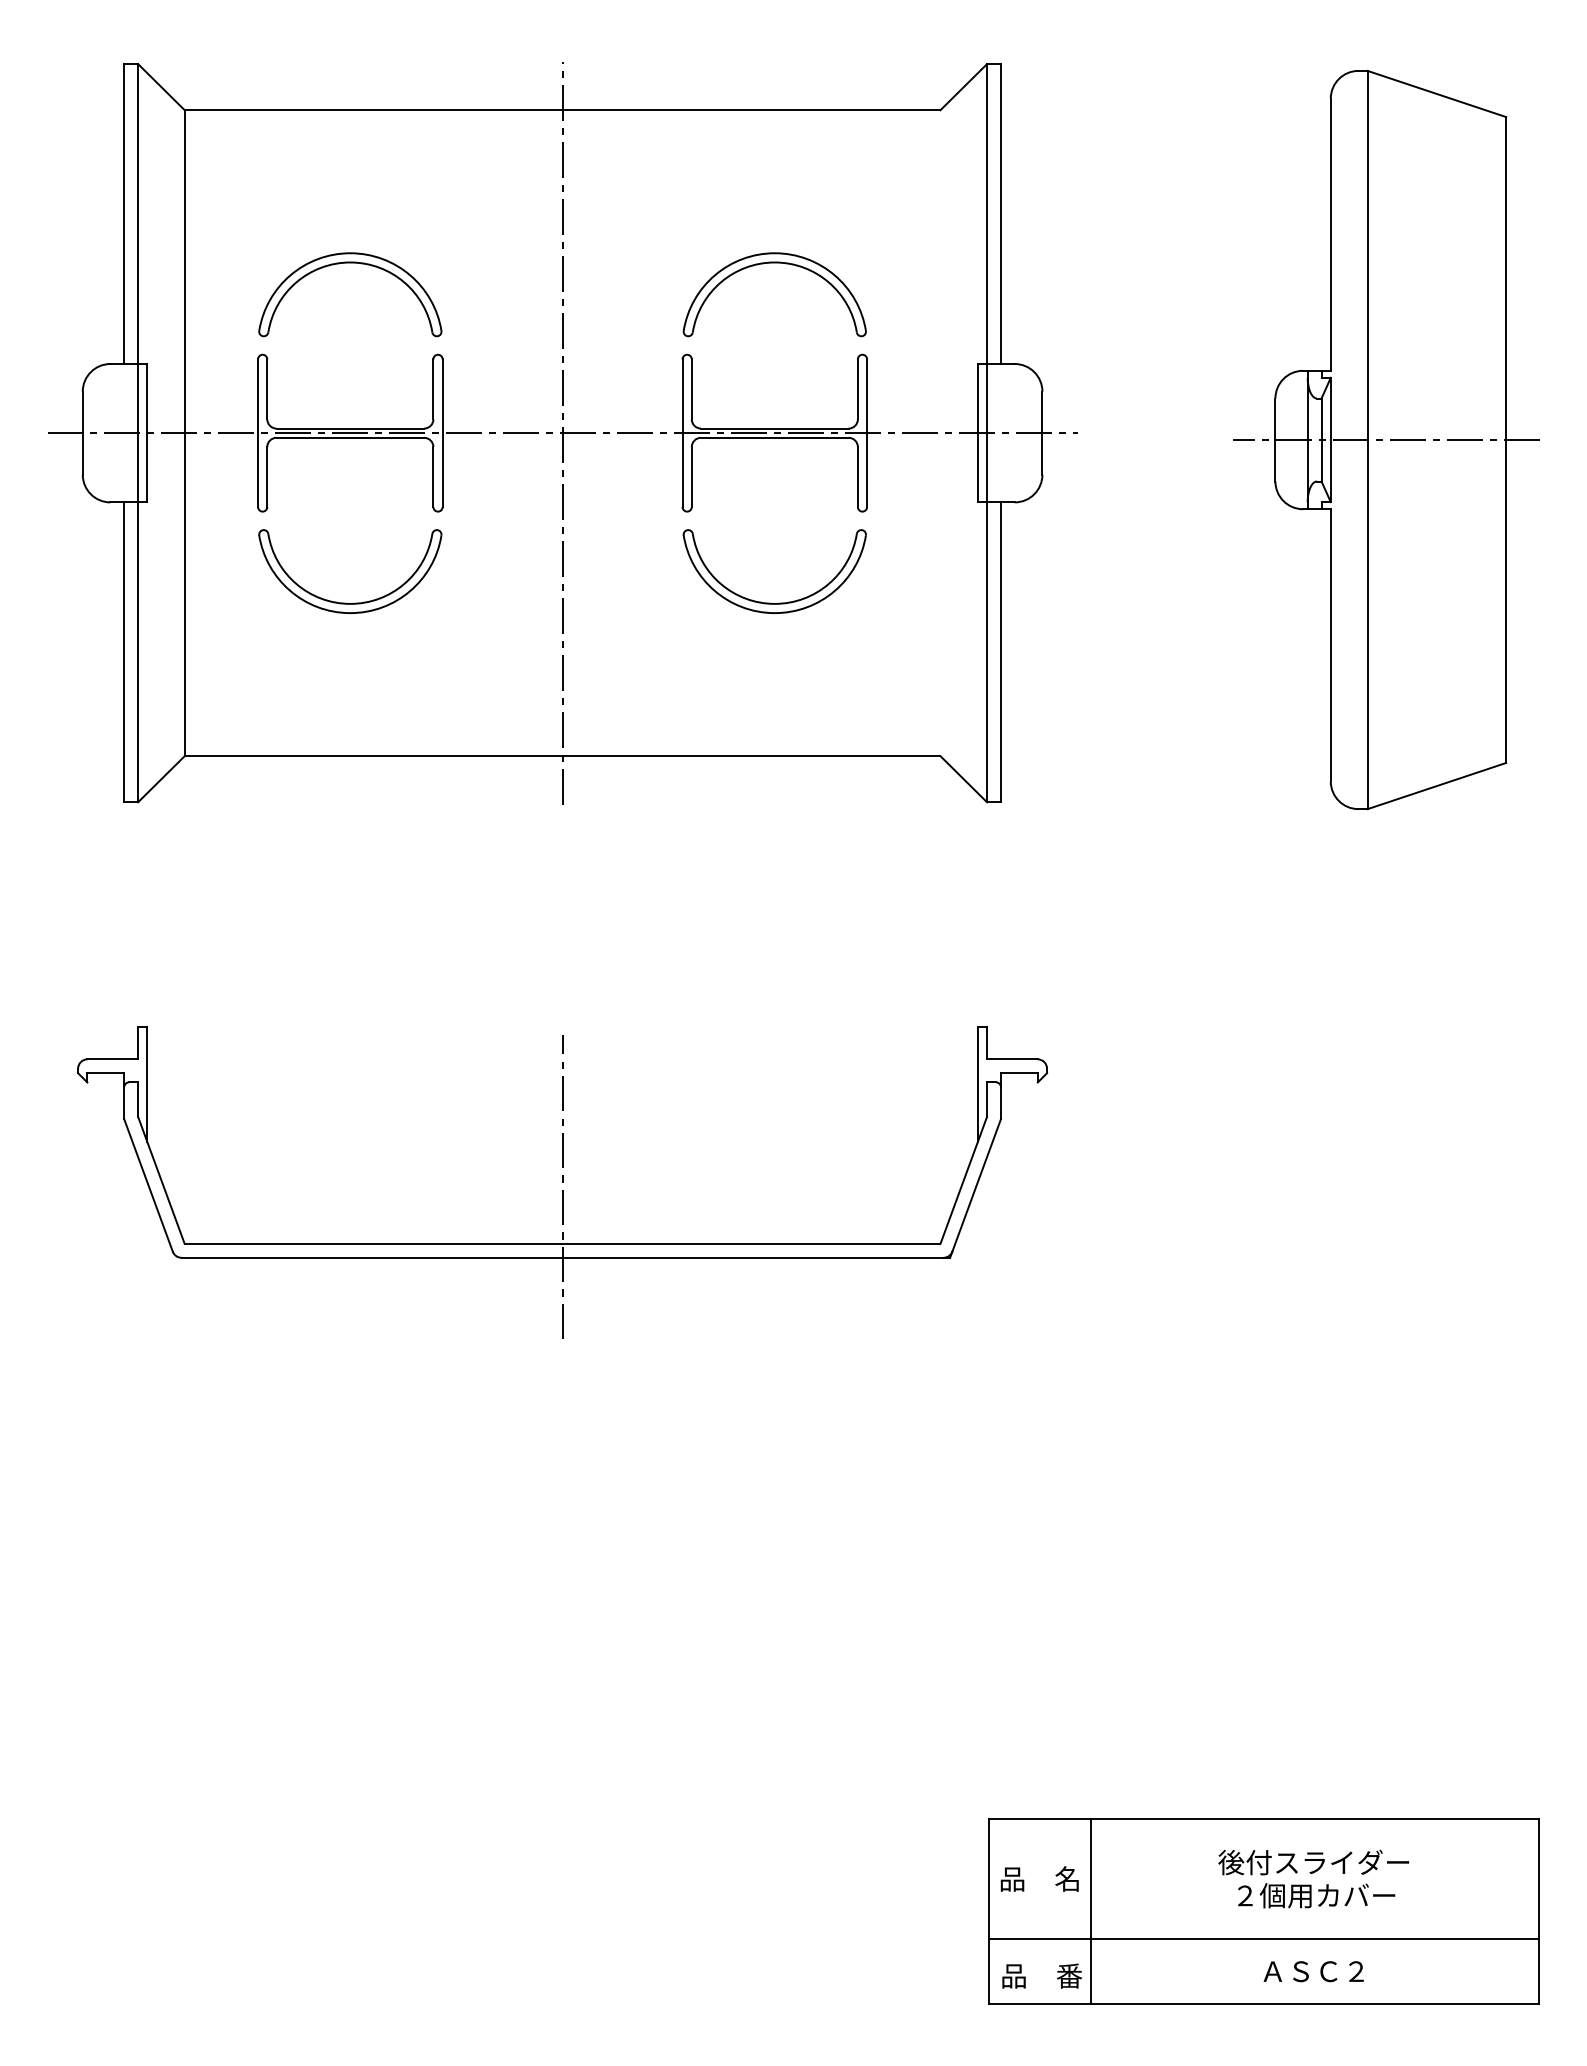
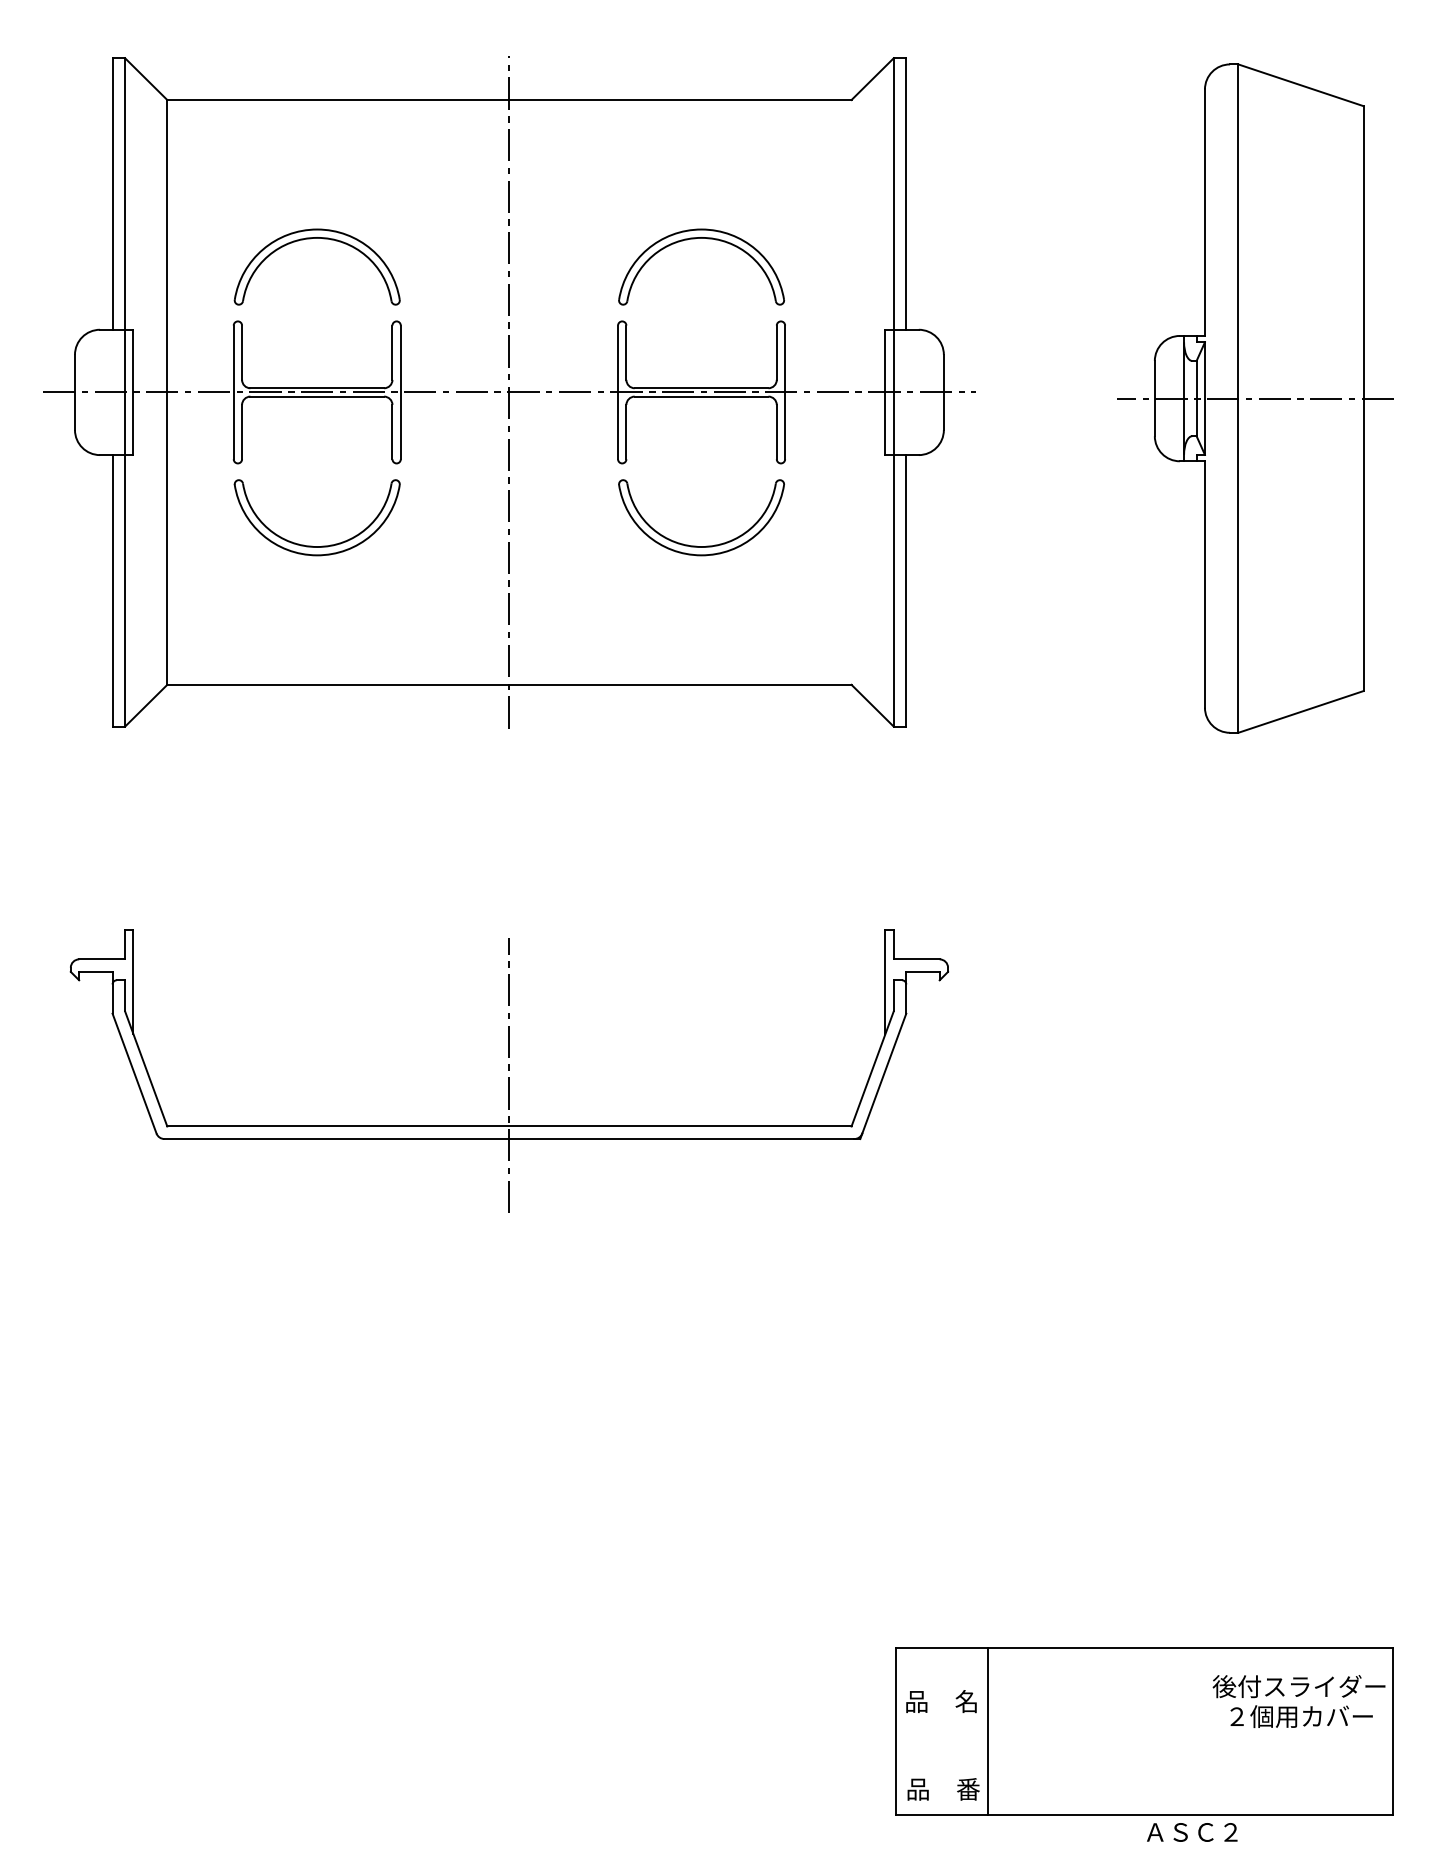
text: (1313, 1878) -> (1298, 1701), moved
line: (1263, 1939) -> (1144, 1756), removed
text: (1313, 1971) -> (1192, 1832), moved

